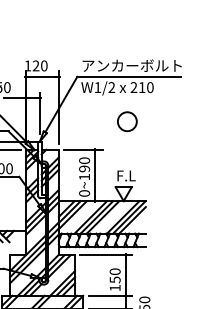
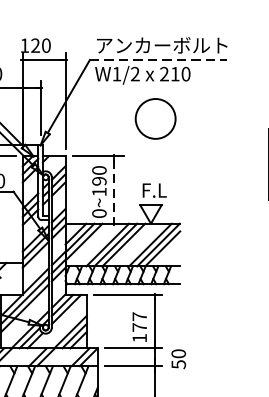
line: (129, 76) -> (158, 59), solid -> dashed
circle: (127, 121) -> (155, 118), size x1.6
line: (95, 175) -> (113, 189), solid -> dashed
text: (114, 275) -> (138, 321), 150 -> 177

